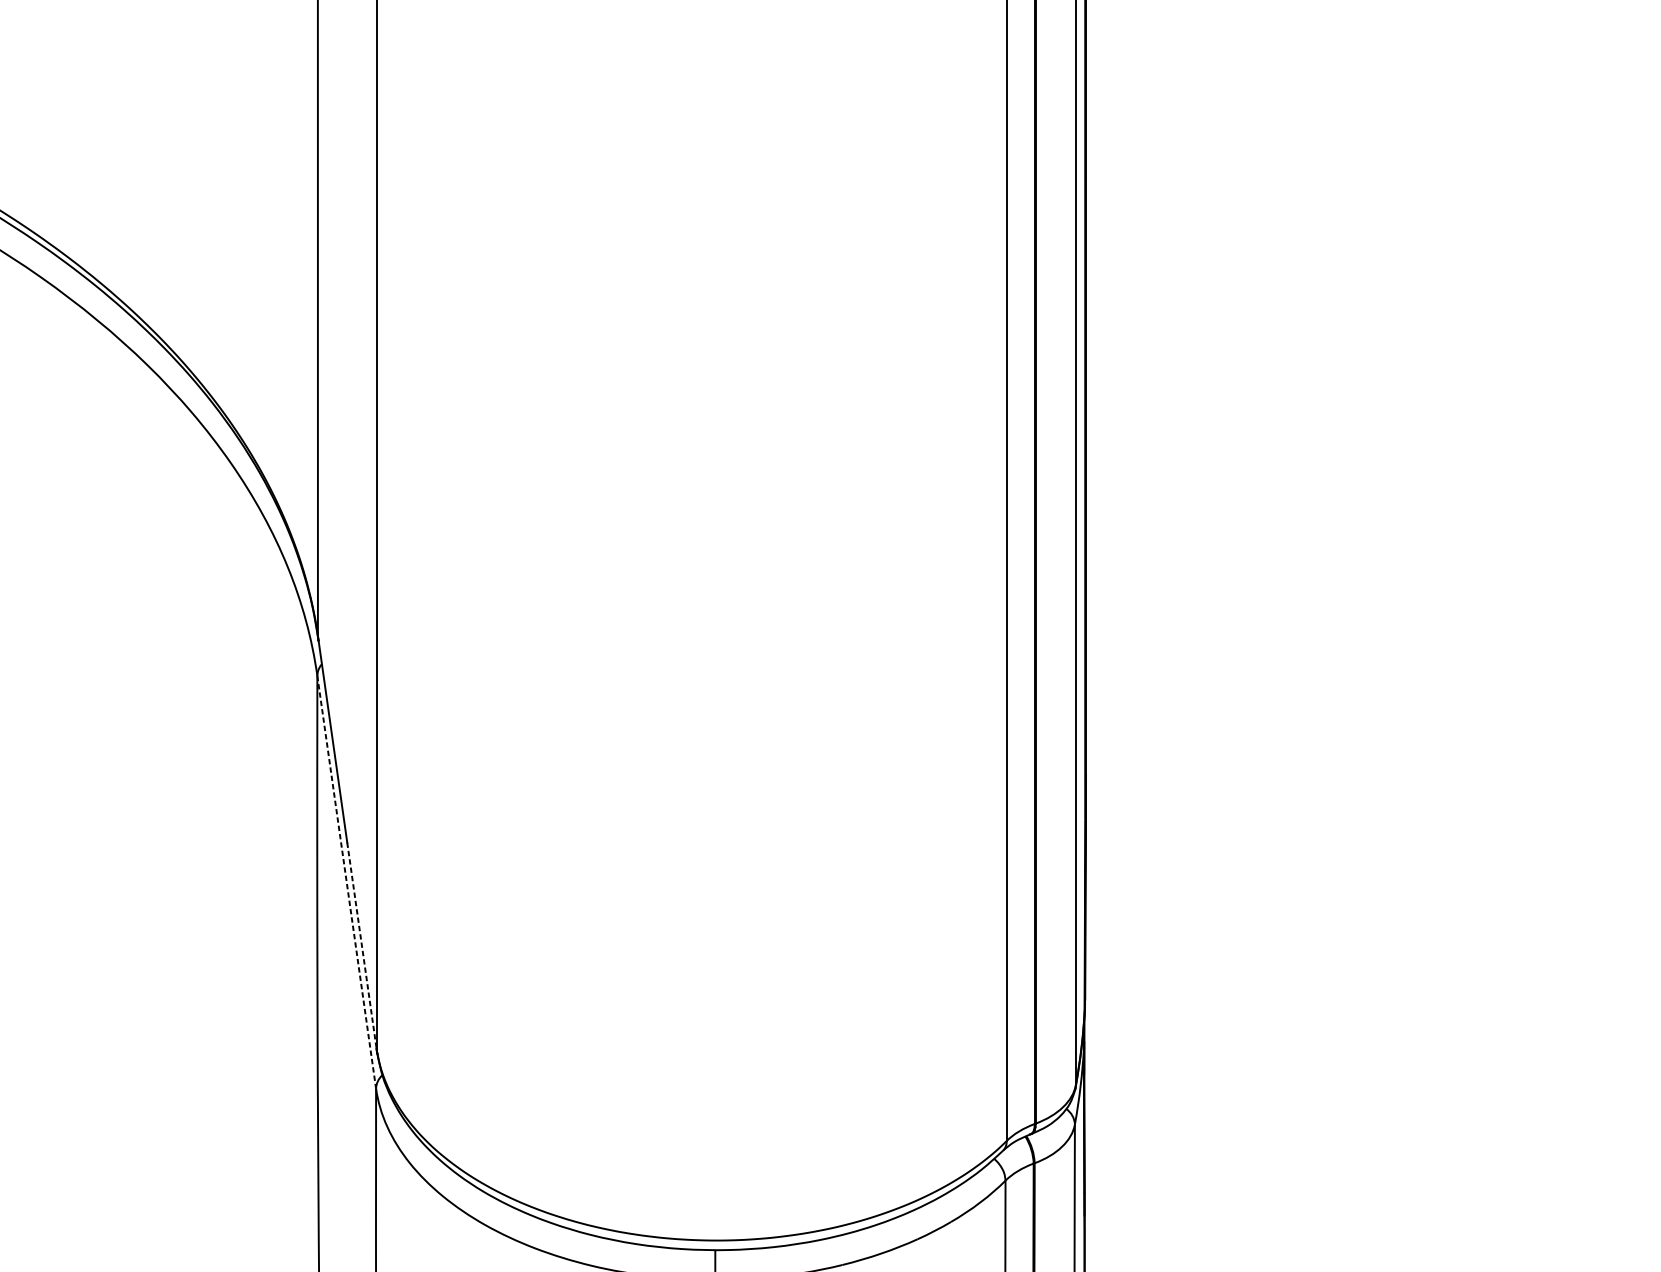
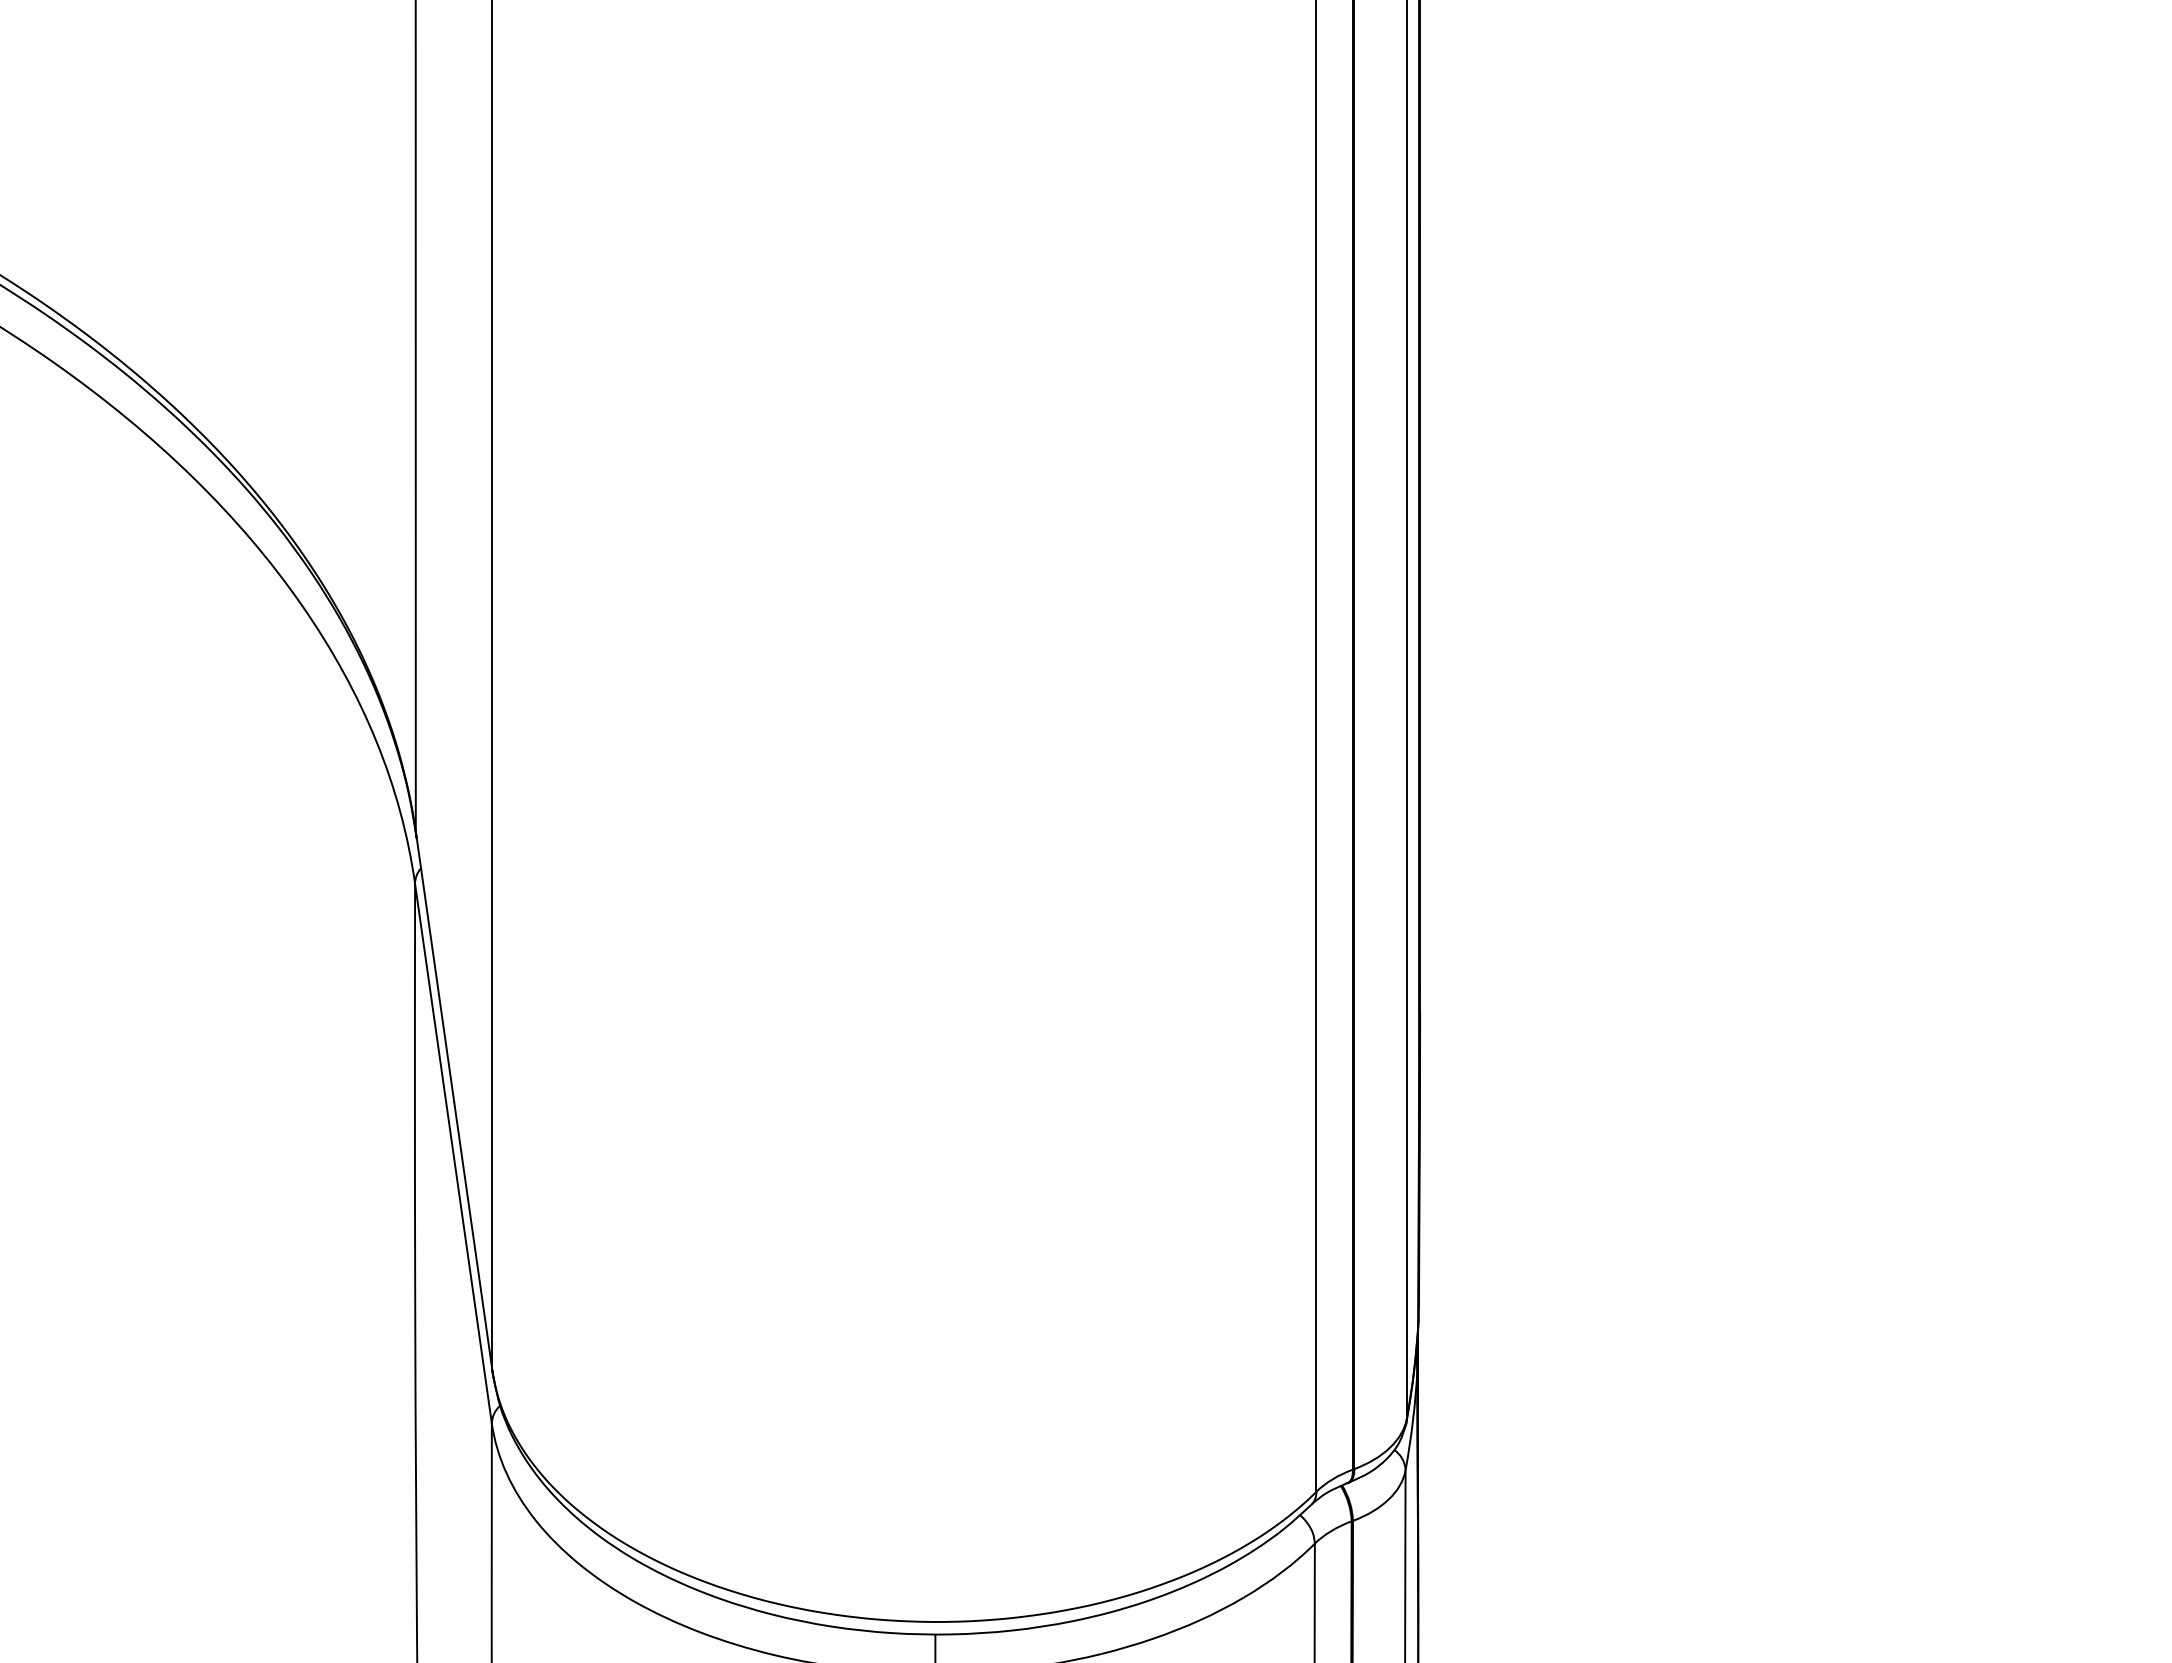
line: (346, 882) -> (453, 1153), dashed -> solid
line: (362, 945) -> (473, 1236), dashed -> solid

